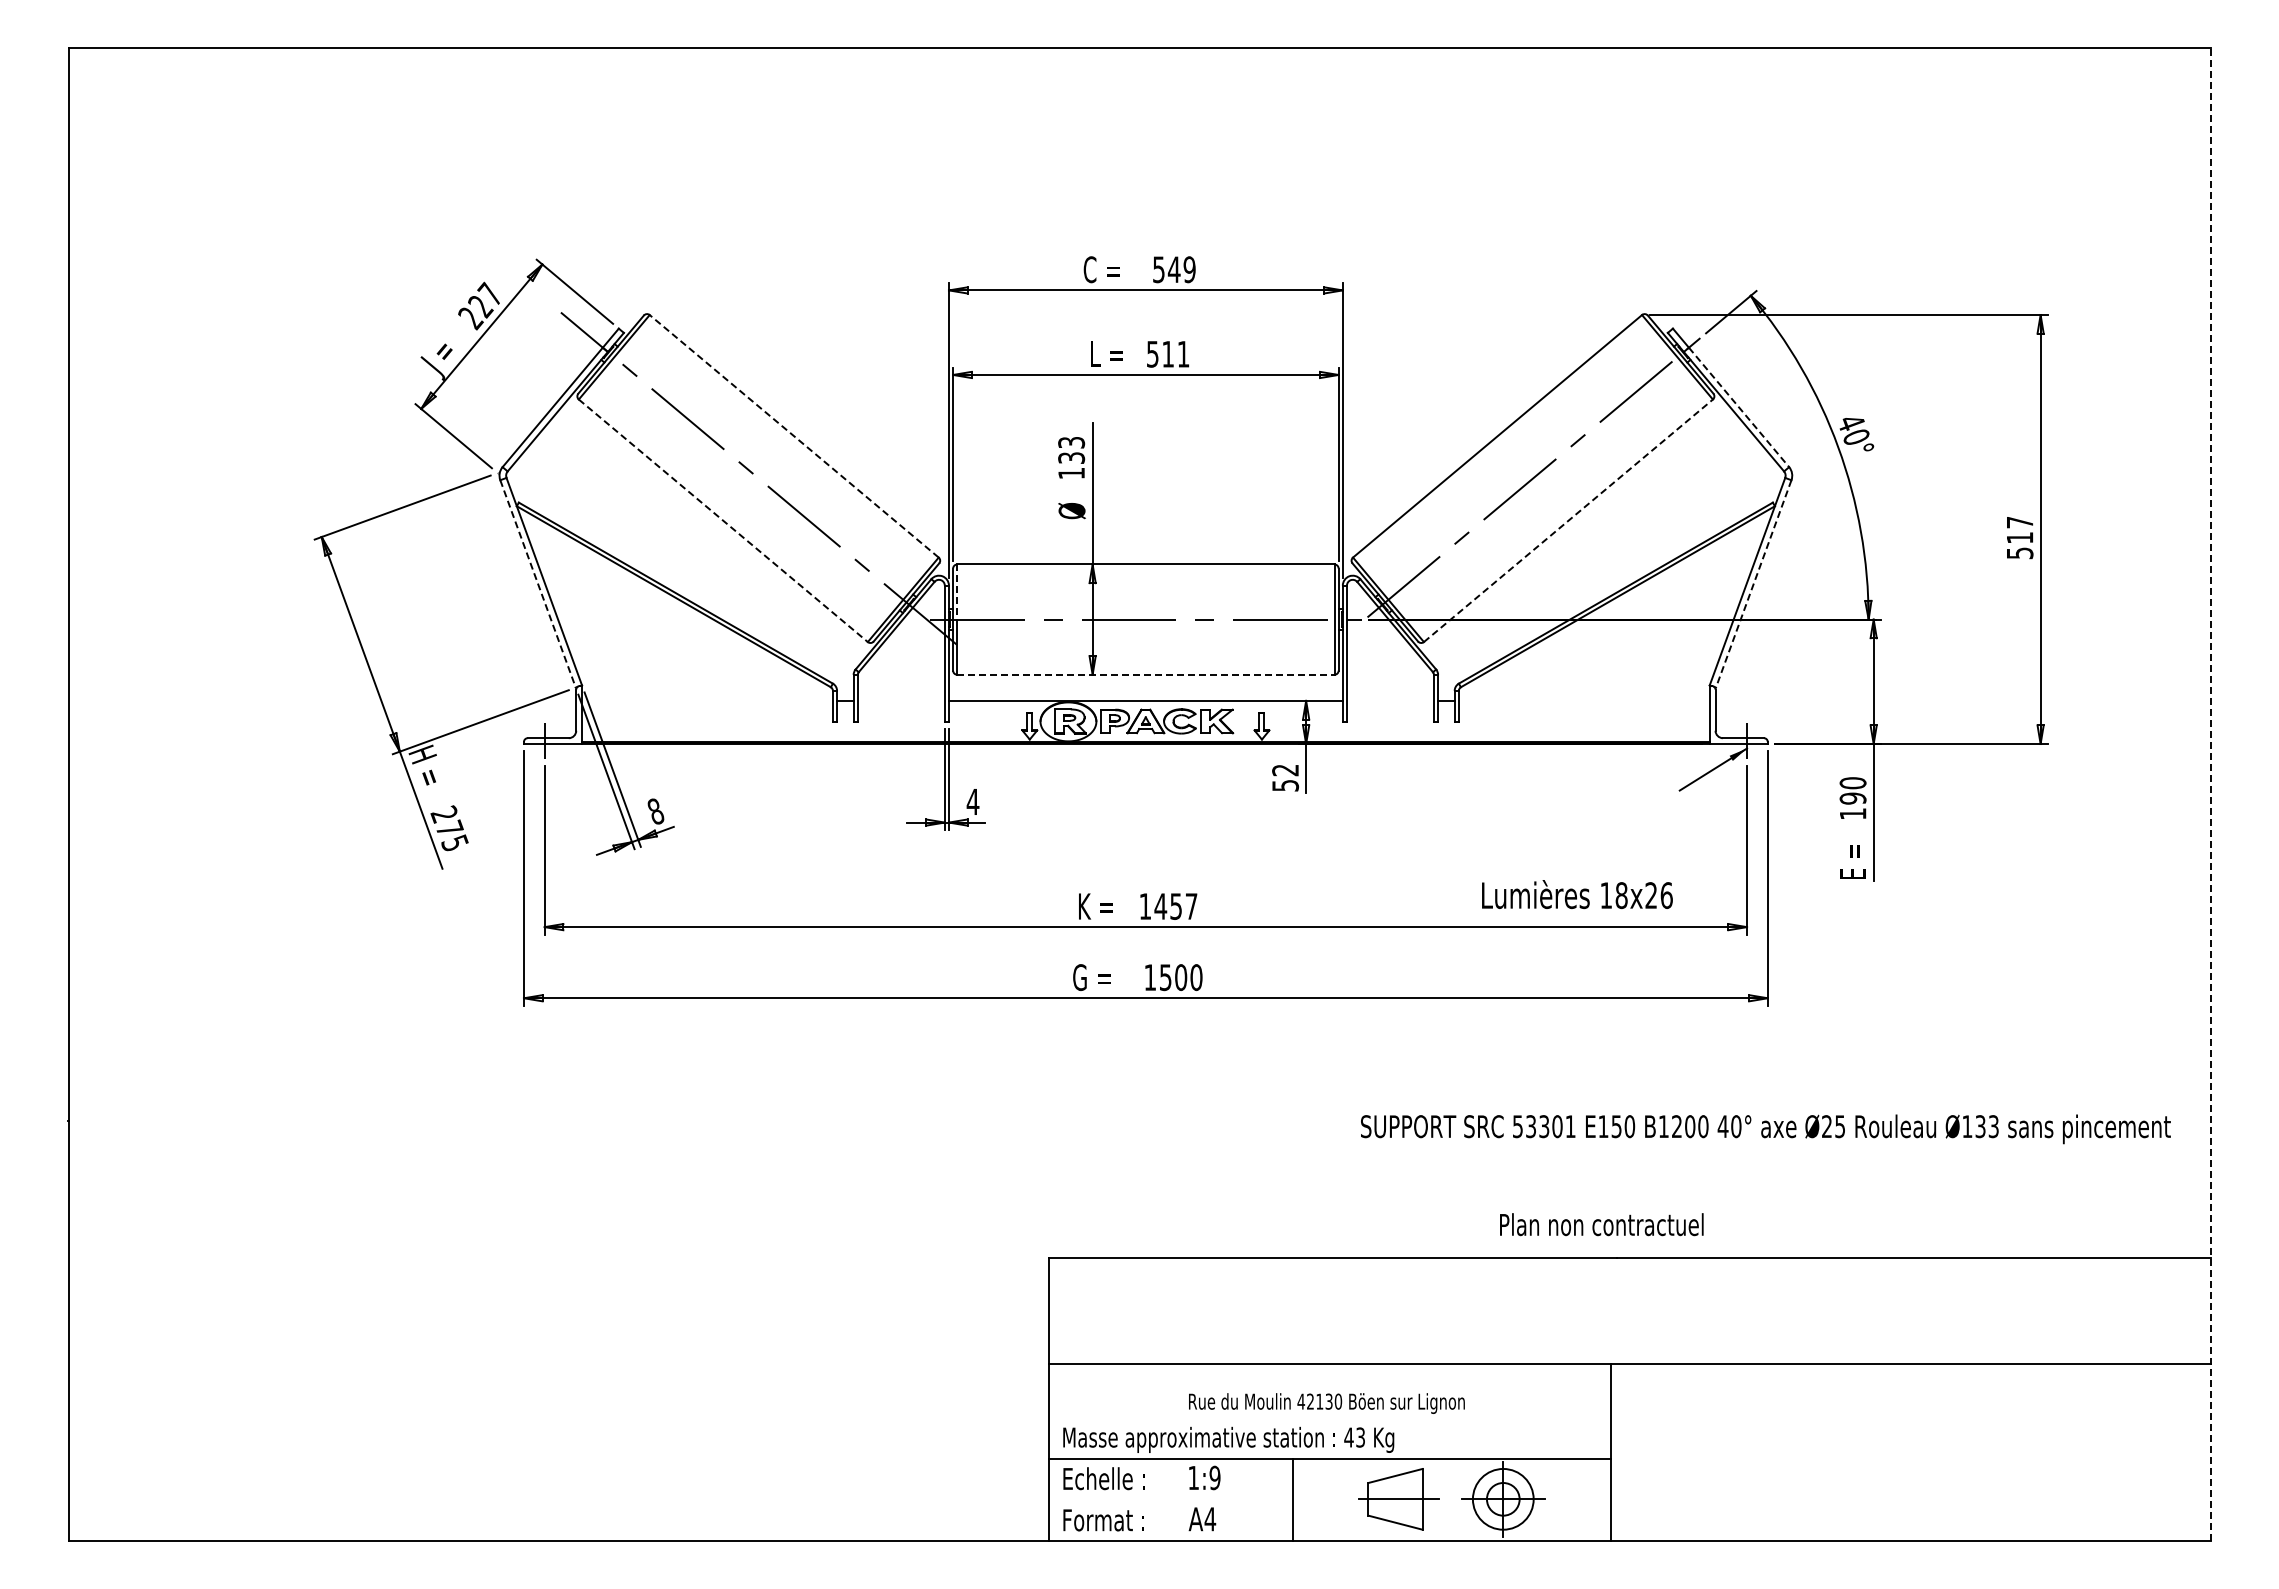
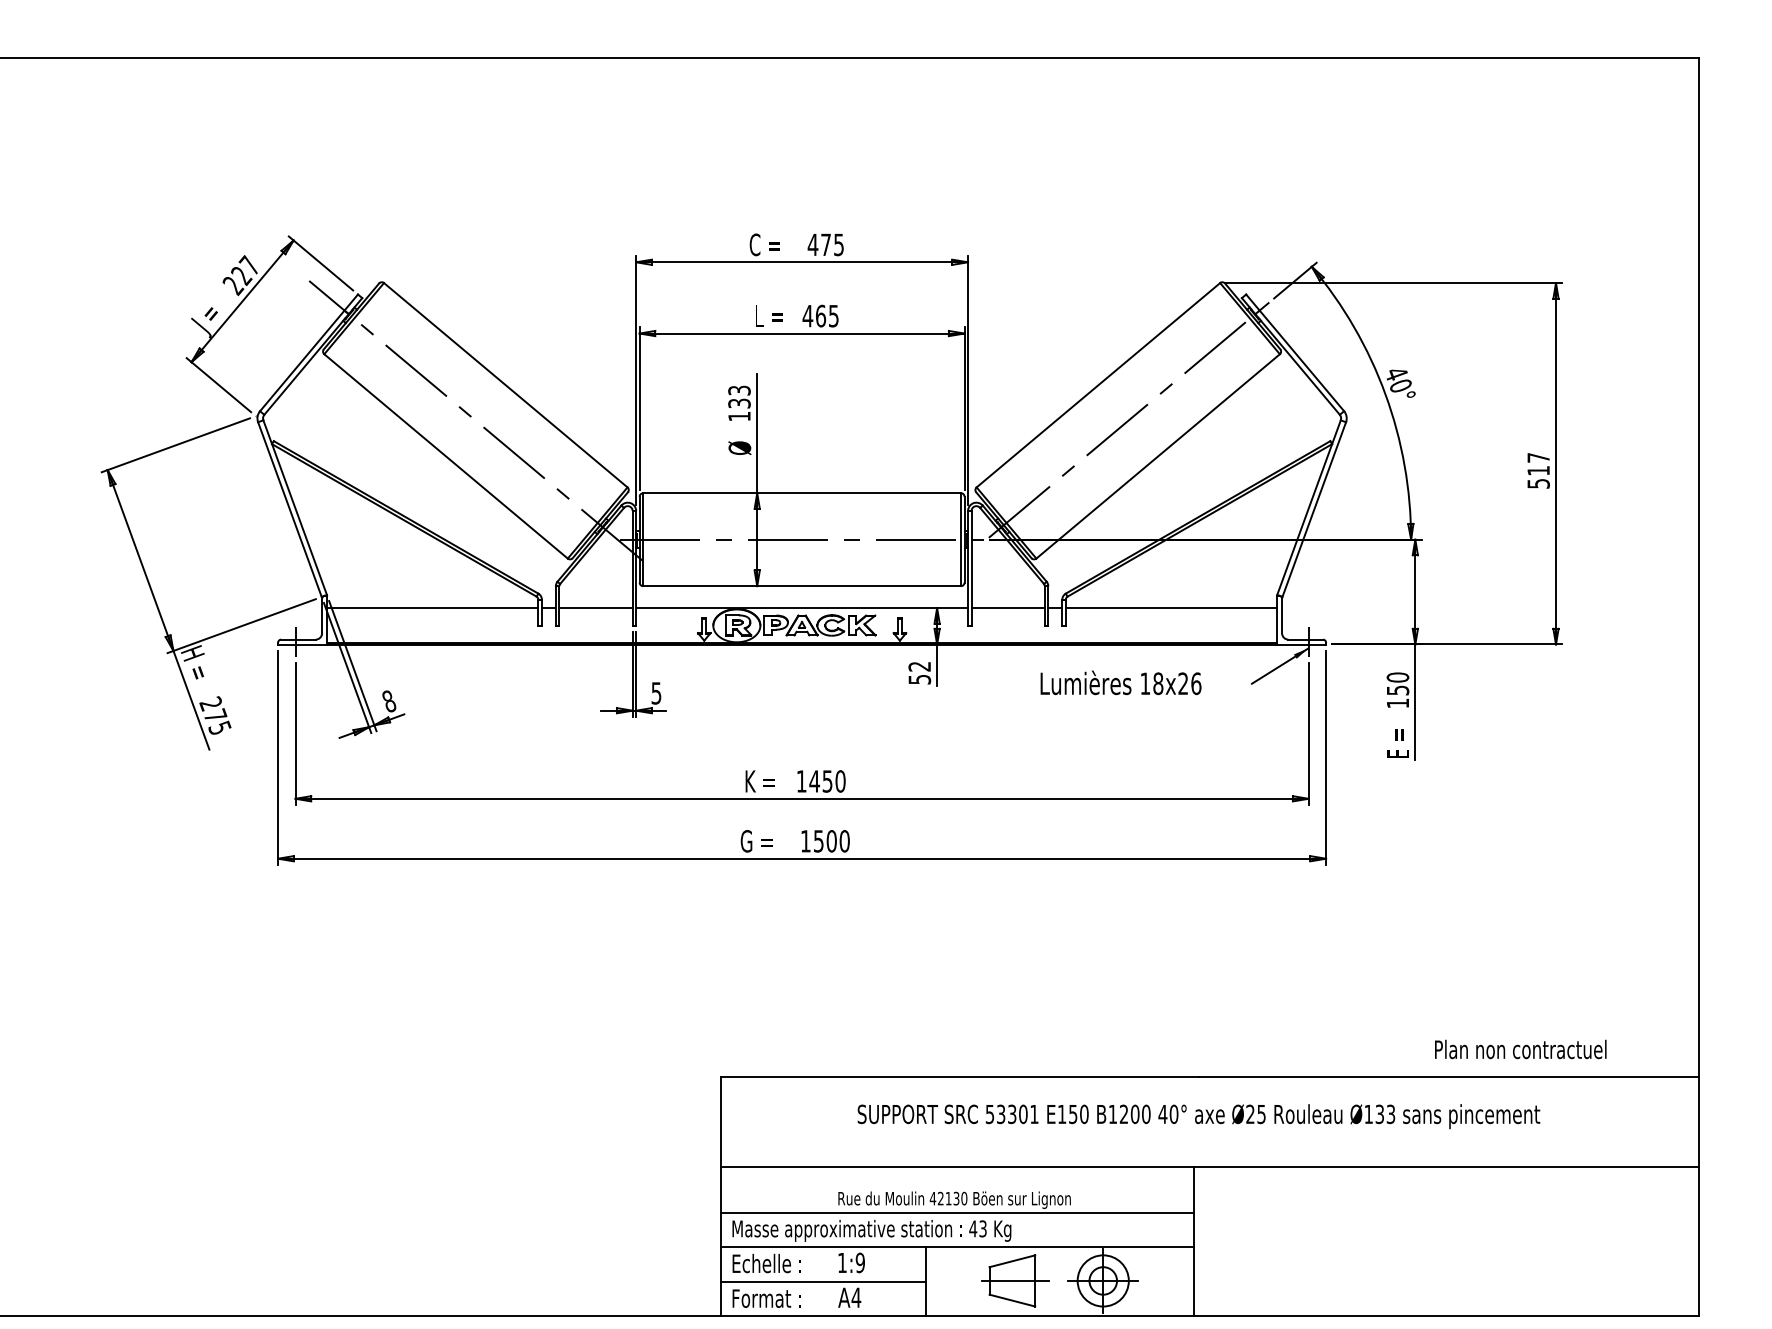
text: (1173, 269) -> (825, 244), 549 -> 475
text: (1167, 353) -> (820, 315), 511 -> 465
line: (1739, 407) -> (1302, 360), dashed -> solid
line: (794, 436) -> (506, 385), dashed -> solid
line: (723, 520) -> (446, 456), dashed -> solid
line: (1568, 520) -> (1158, 456), dashed -> solid
line: (538, 584) -> (290, 510), dashed -> solid
line: (1753, 584) -> (1314, 510), dashed -> solid
line: (957, 592) -> (643, 516), dashed -> solid
line: (1145, 674) -> (801, 585), dashed -> solid
line: (707, 700) -> (432, 607), added
line: (900, 700) -> (595, 607), added
line: (1389, 700) -> (1007, 607), added
line: (1583, 700) -> (1170, 607), added
line: (2210, 794) -> (1699, 687), dashed -> solid
text: (1852, 798) -> (1397, 690), 190 -> 150
text: (972, 802) -> (656, 693), 4 -> 5
text: (1577, 894) -> (1121, 682), moved
text: (1191, 906) -> (840, 781), 1457 -> 1450
text: (1765, 1129) -> (1198, 1116), moved
text: (1601, 1224) -> (1520, 1049), moved
line: (1330, 1418) -> (957, 1212), added
line: (1170, 1500) -> (822, 1281), added

